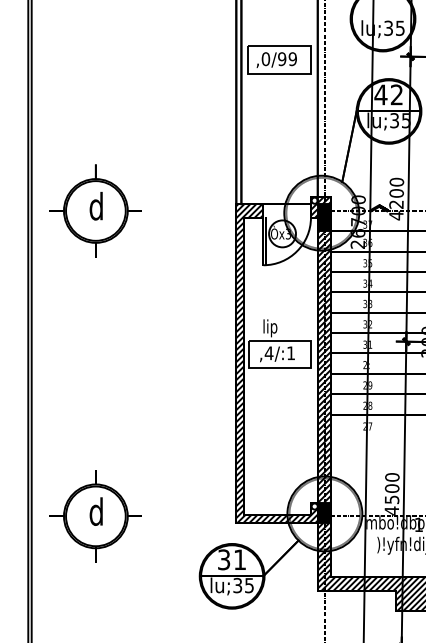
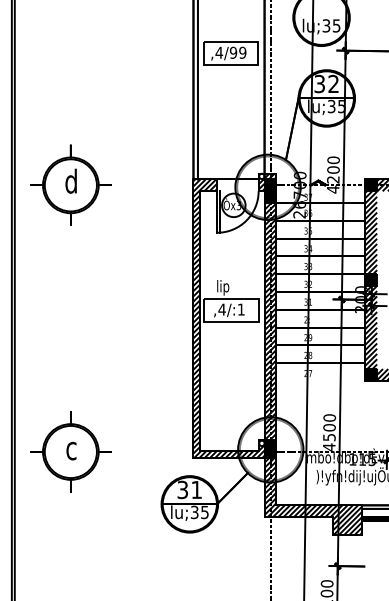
text: (266, 58) -> (219, 52), ,0/99 -> ,4/99
text: (380, 94) -> (319, 83), 42 -> 32
text: (95, 511) -> (70, 447), d -> c

